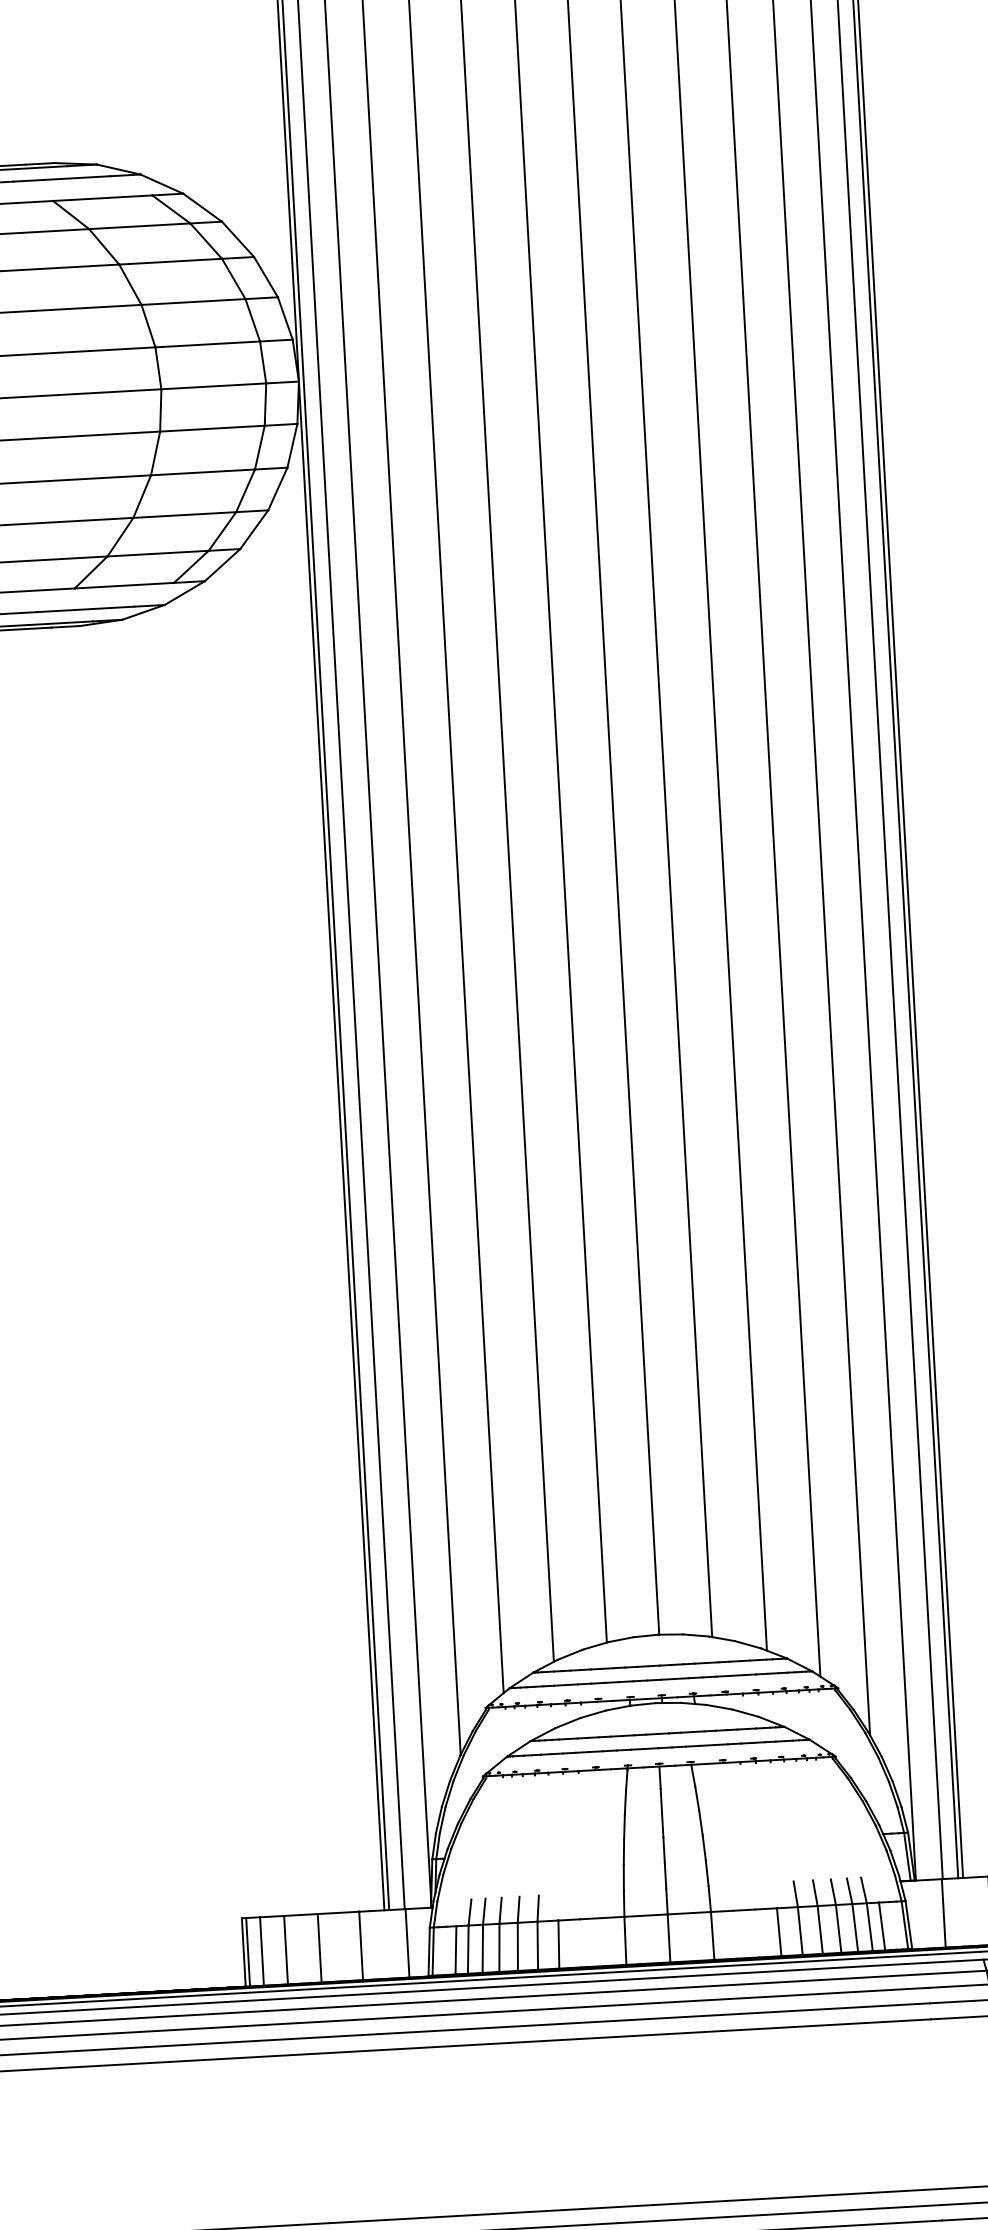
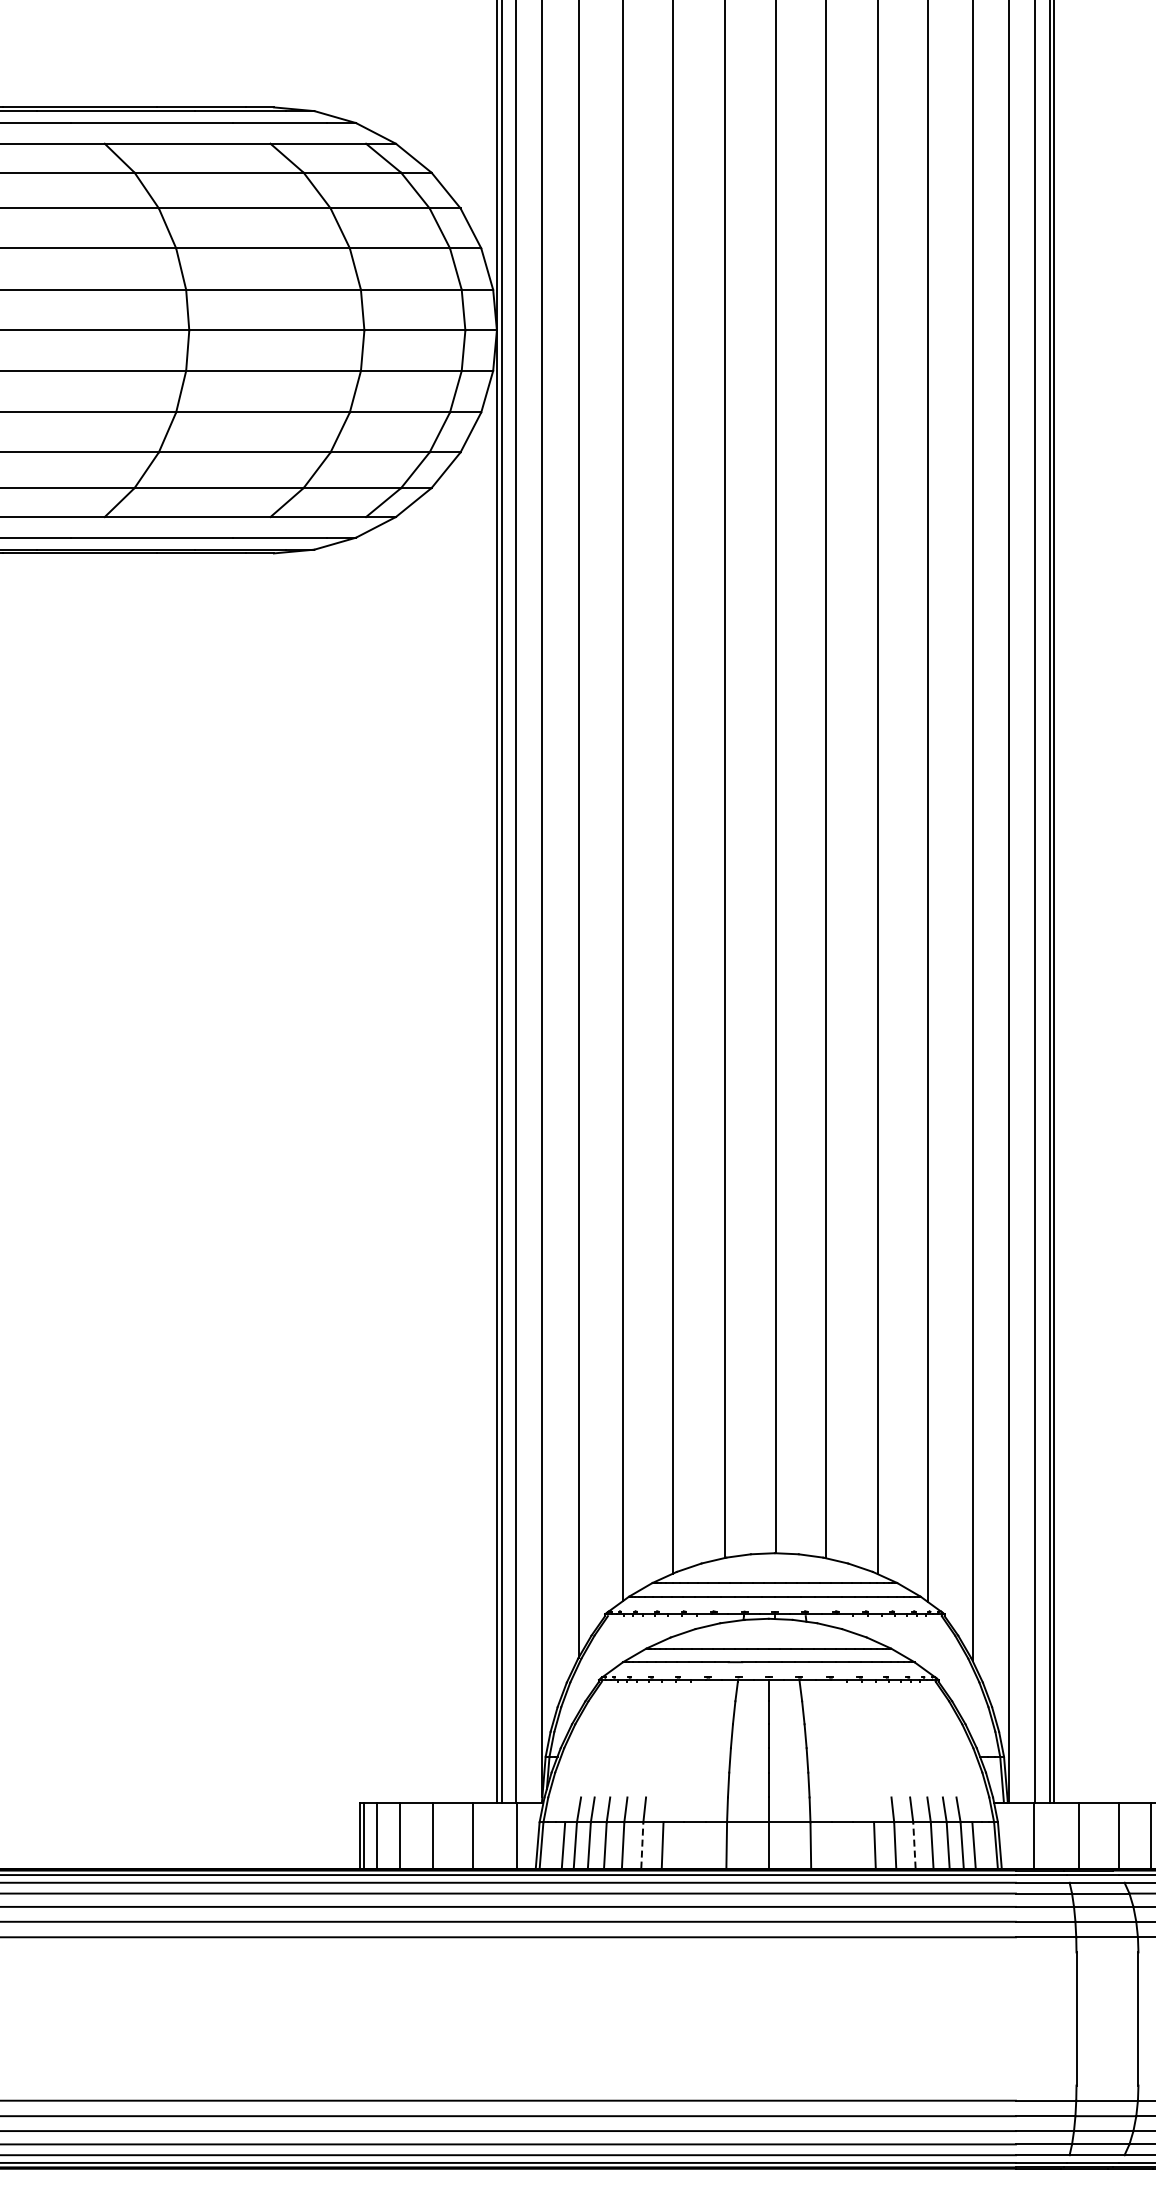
line: (820, 1928) -> (914, 1844), solid -> dashed
line: (537, 1944) -> (642, 1844), solid -> dashed

